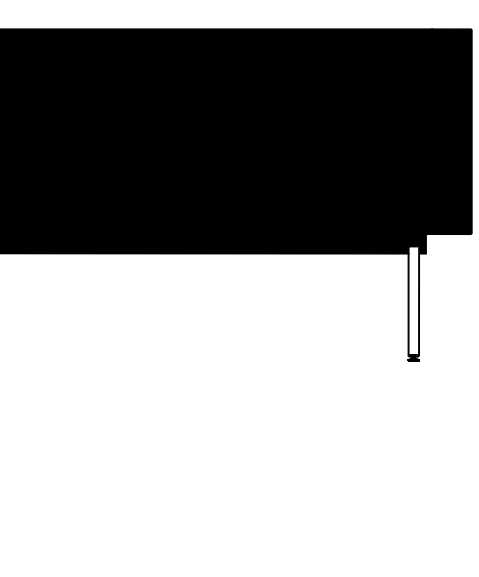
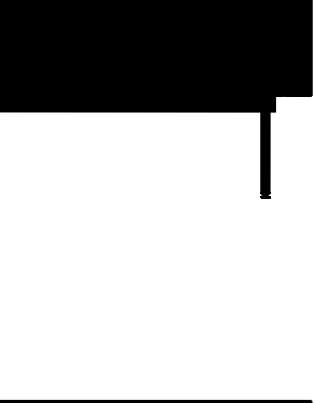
fill: (413, 301) -> (265, 149), added

